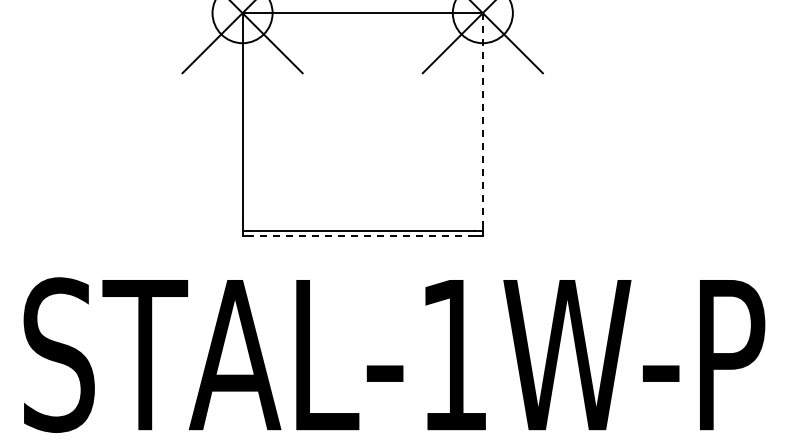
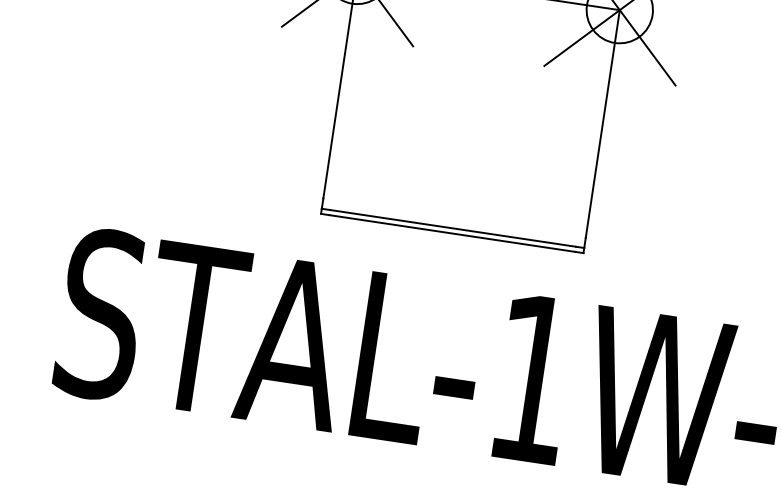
line: (482, 117) -> (602, 124), dashed -> solid
line: (362, 235) -> (452, 233), dashed -> solid

